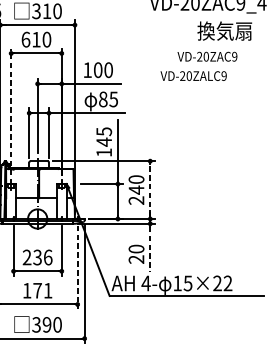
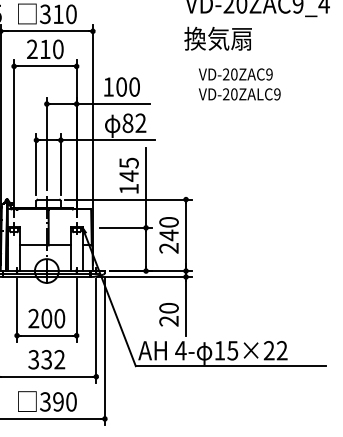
text: (224, 30) -> (217, 38), moved
text: (26, 39) -> (32, 49), 610 -> 210
text: (207, 56) -> (235, 74), moved
text: (113, 99) -> (140, 123), 85 -> 82
line: (11, 111) -> (14, 138), dashed -> solid
line: (150, 189) -> (186, 234), dashed -> solid
line: (150, 249) -> (186, 308), dashed -> solid
text: (43, 257) -> (53, 318), 236 -> 200
line: (77, 267) -> (96, 330), dashed -> solid
text: (37, 290) -> (46, 359), 171 -> 332

